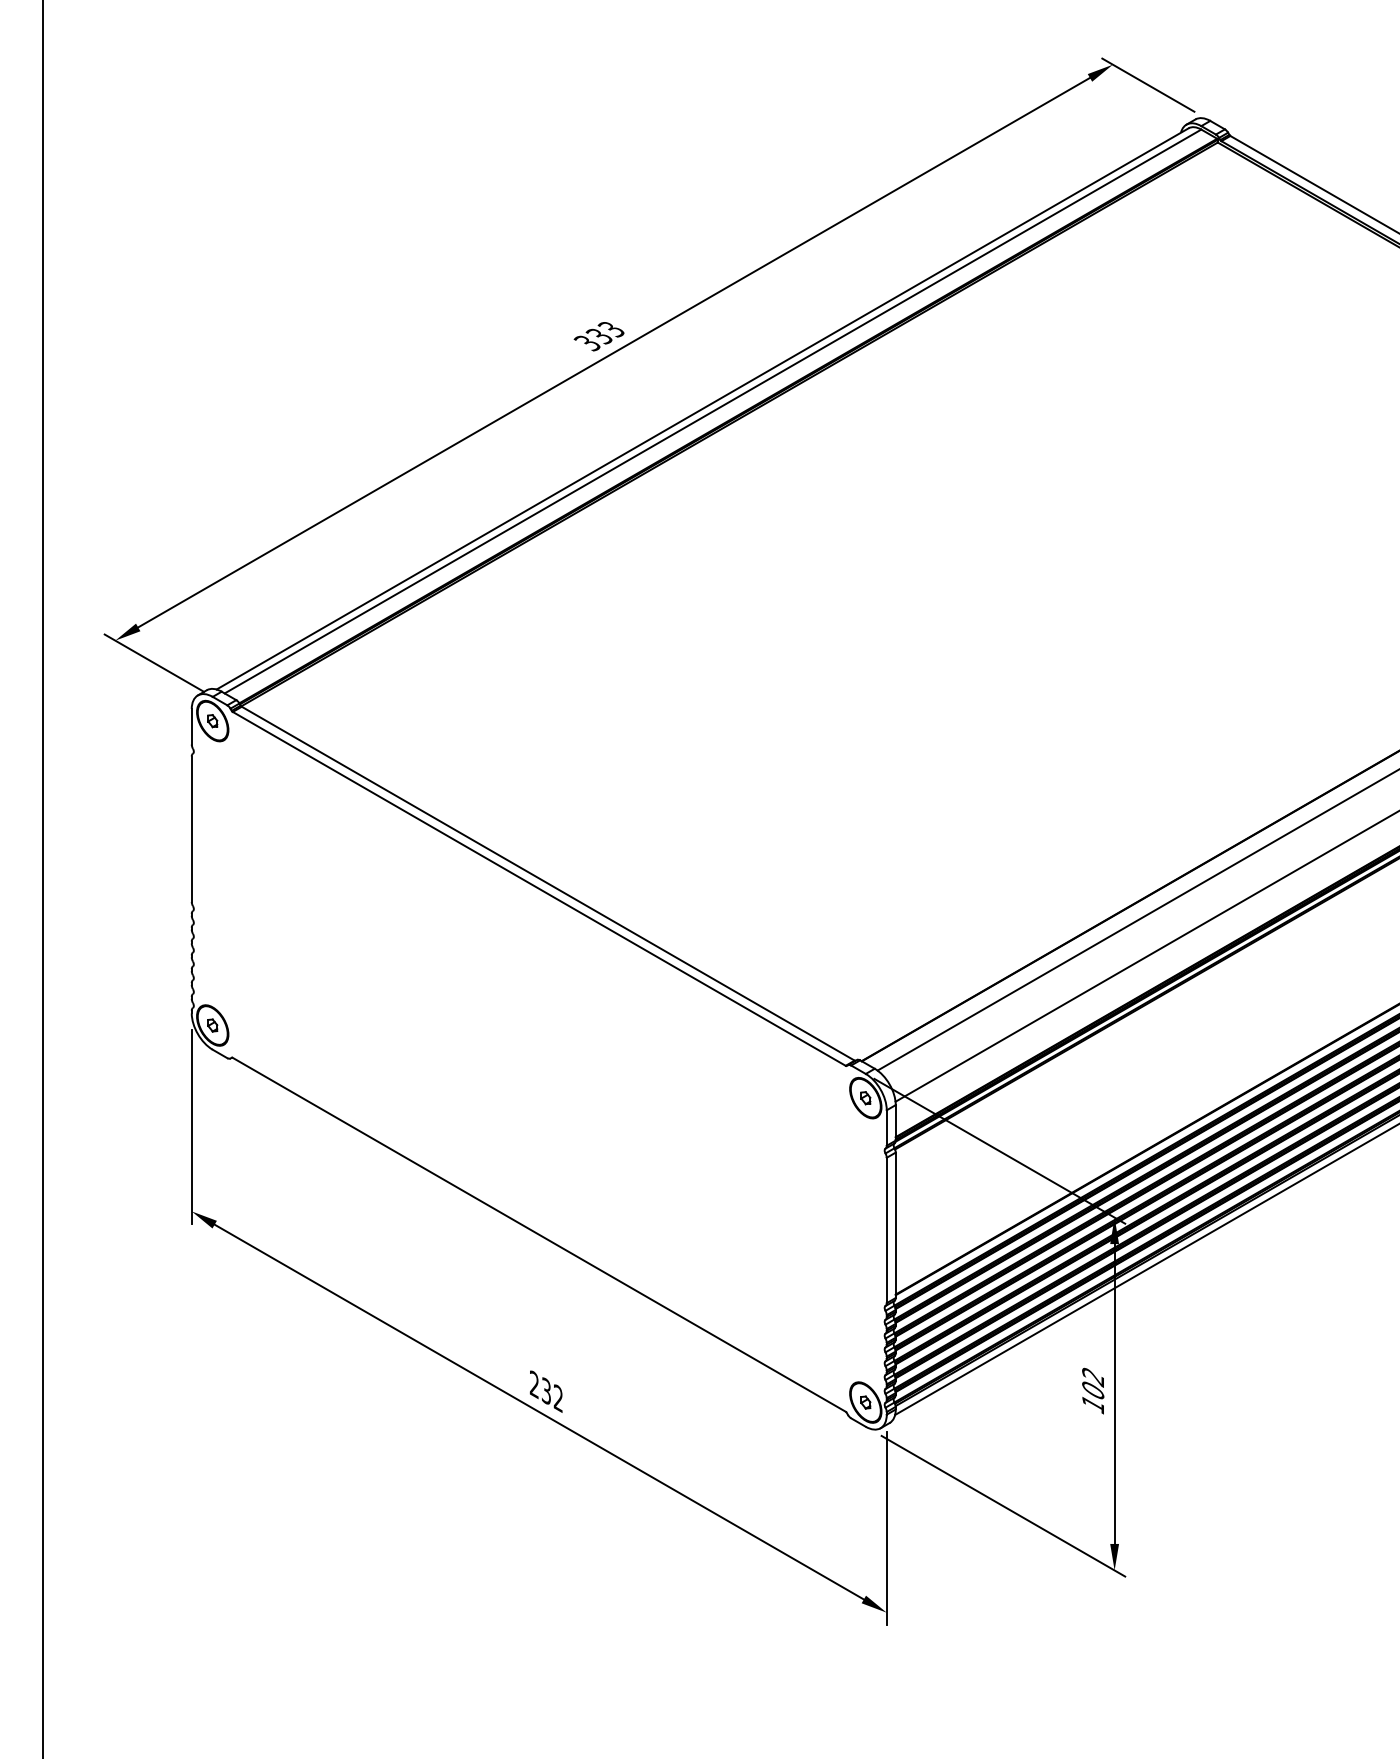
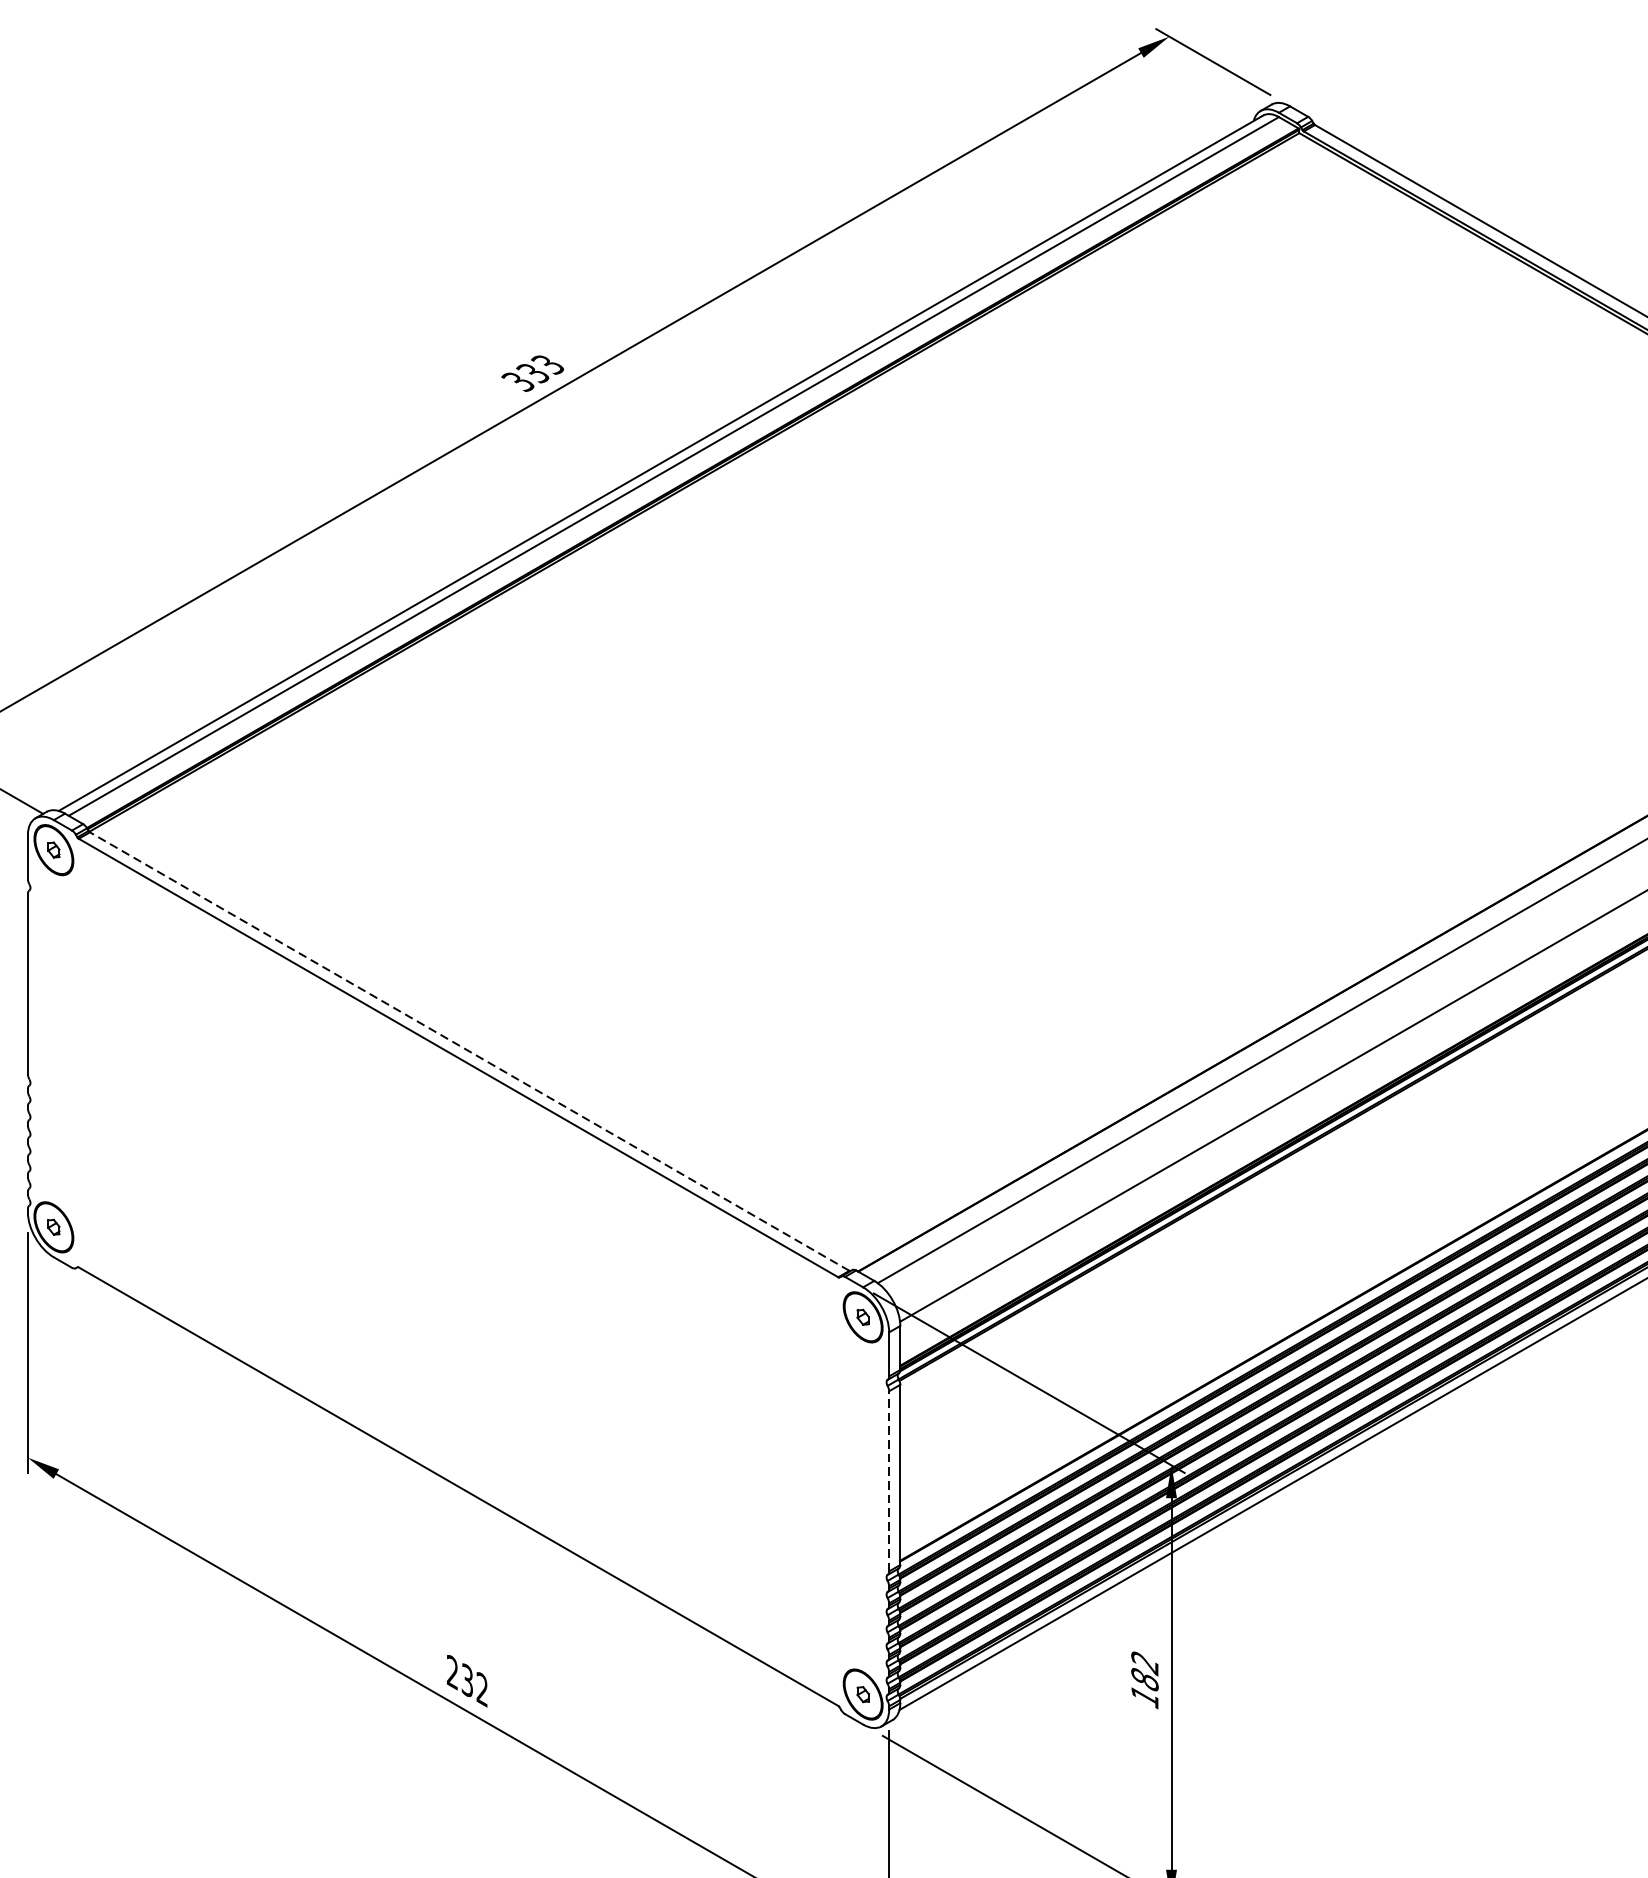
line: (548, 883) -> (469, 1051), solid -> dashed
line: (886, 1230) -> (888, 1481), solid -> dashed
text: (1092, 1390) -> (1144, 1679), 102 -> 182

